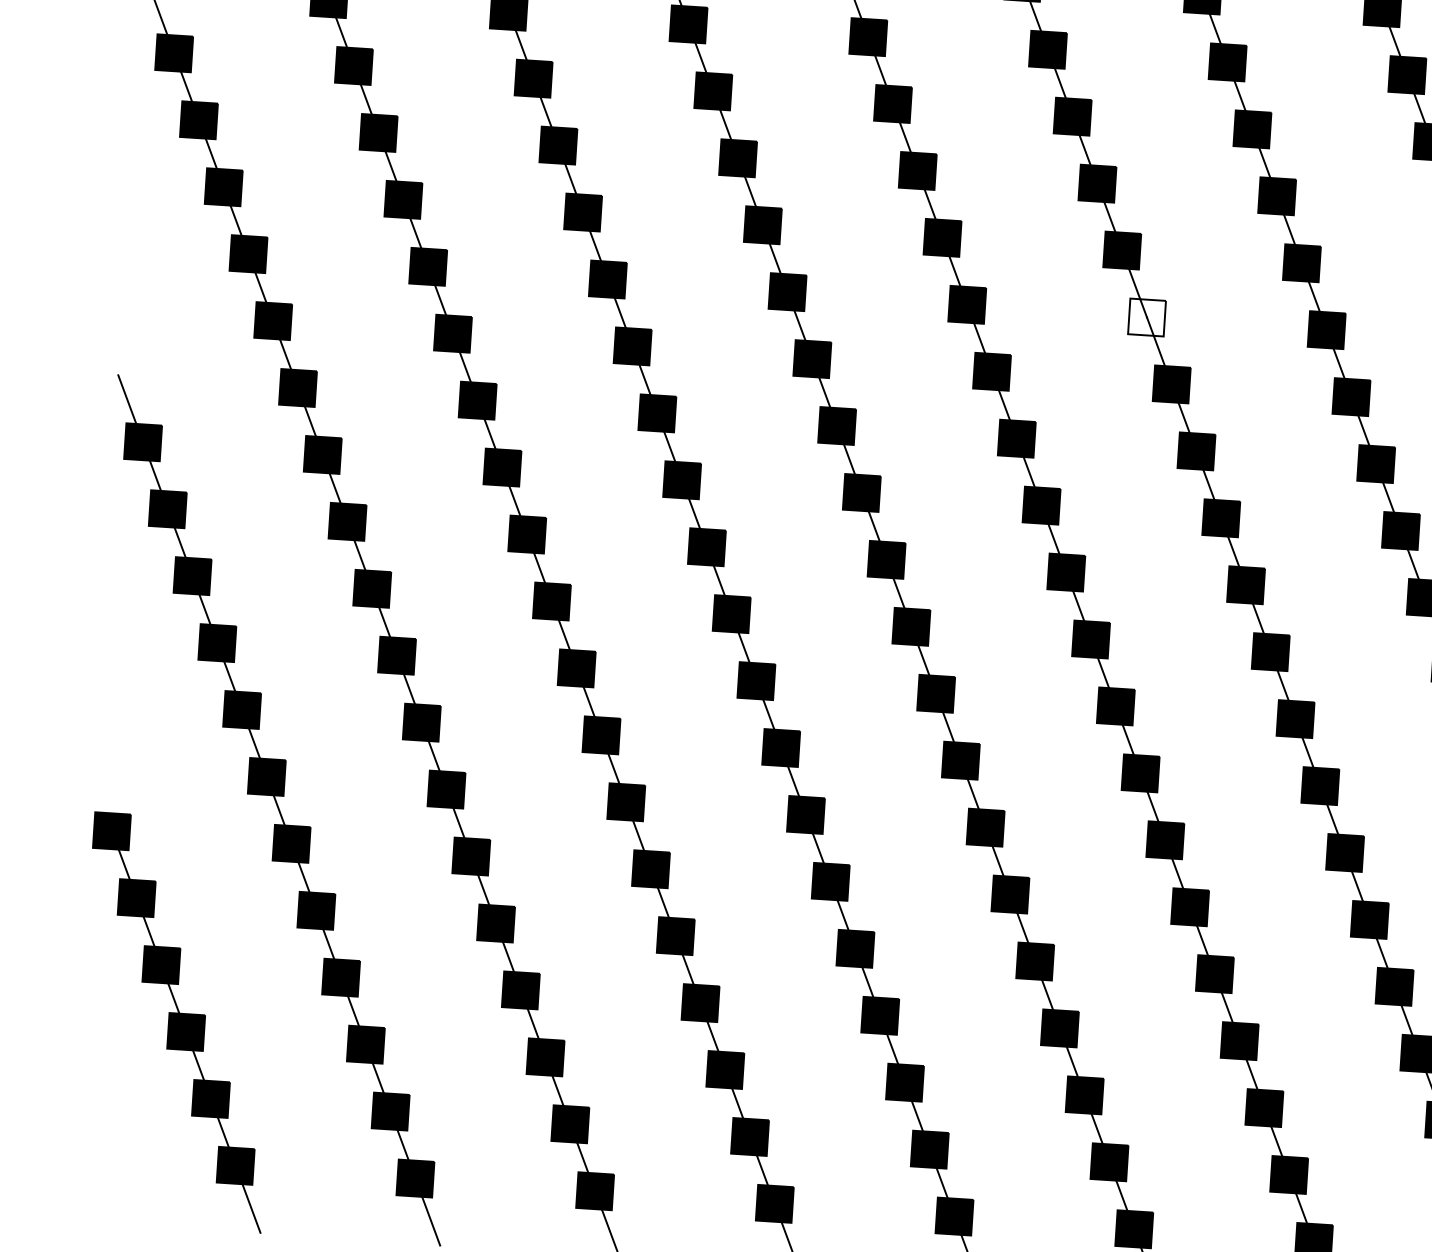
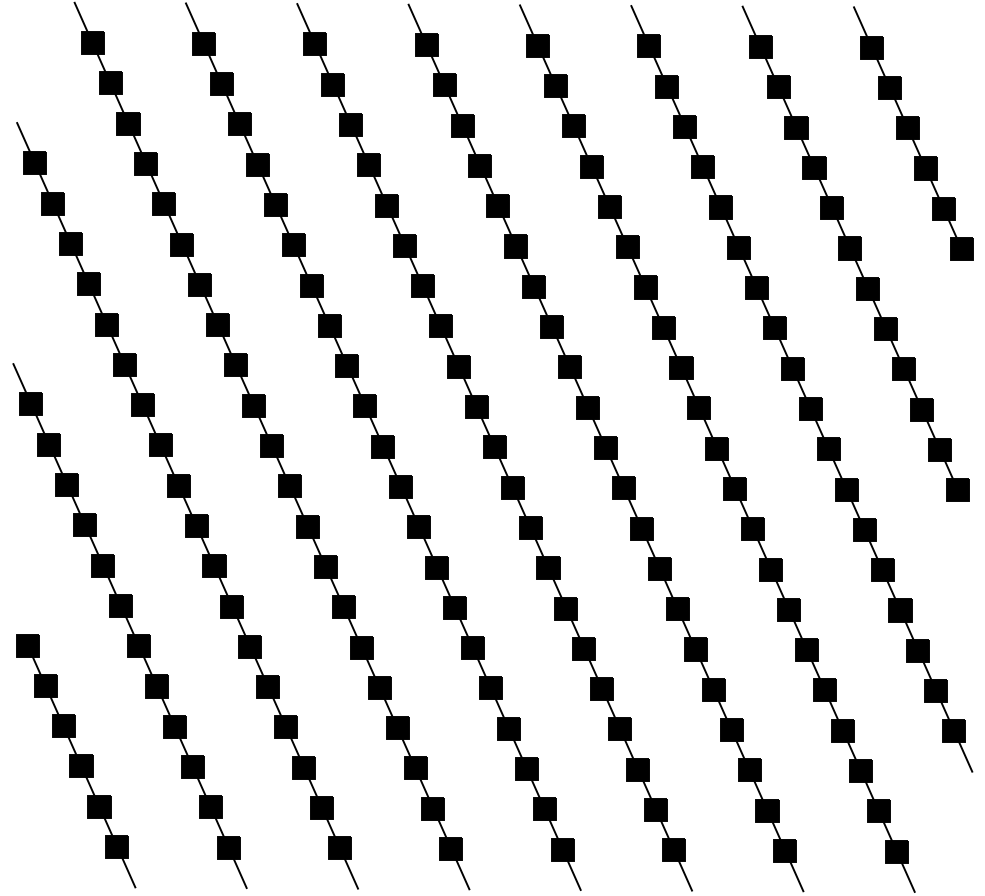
fill: (1146, 317) -> (645, 287), added

